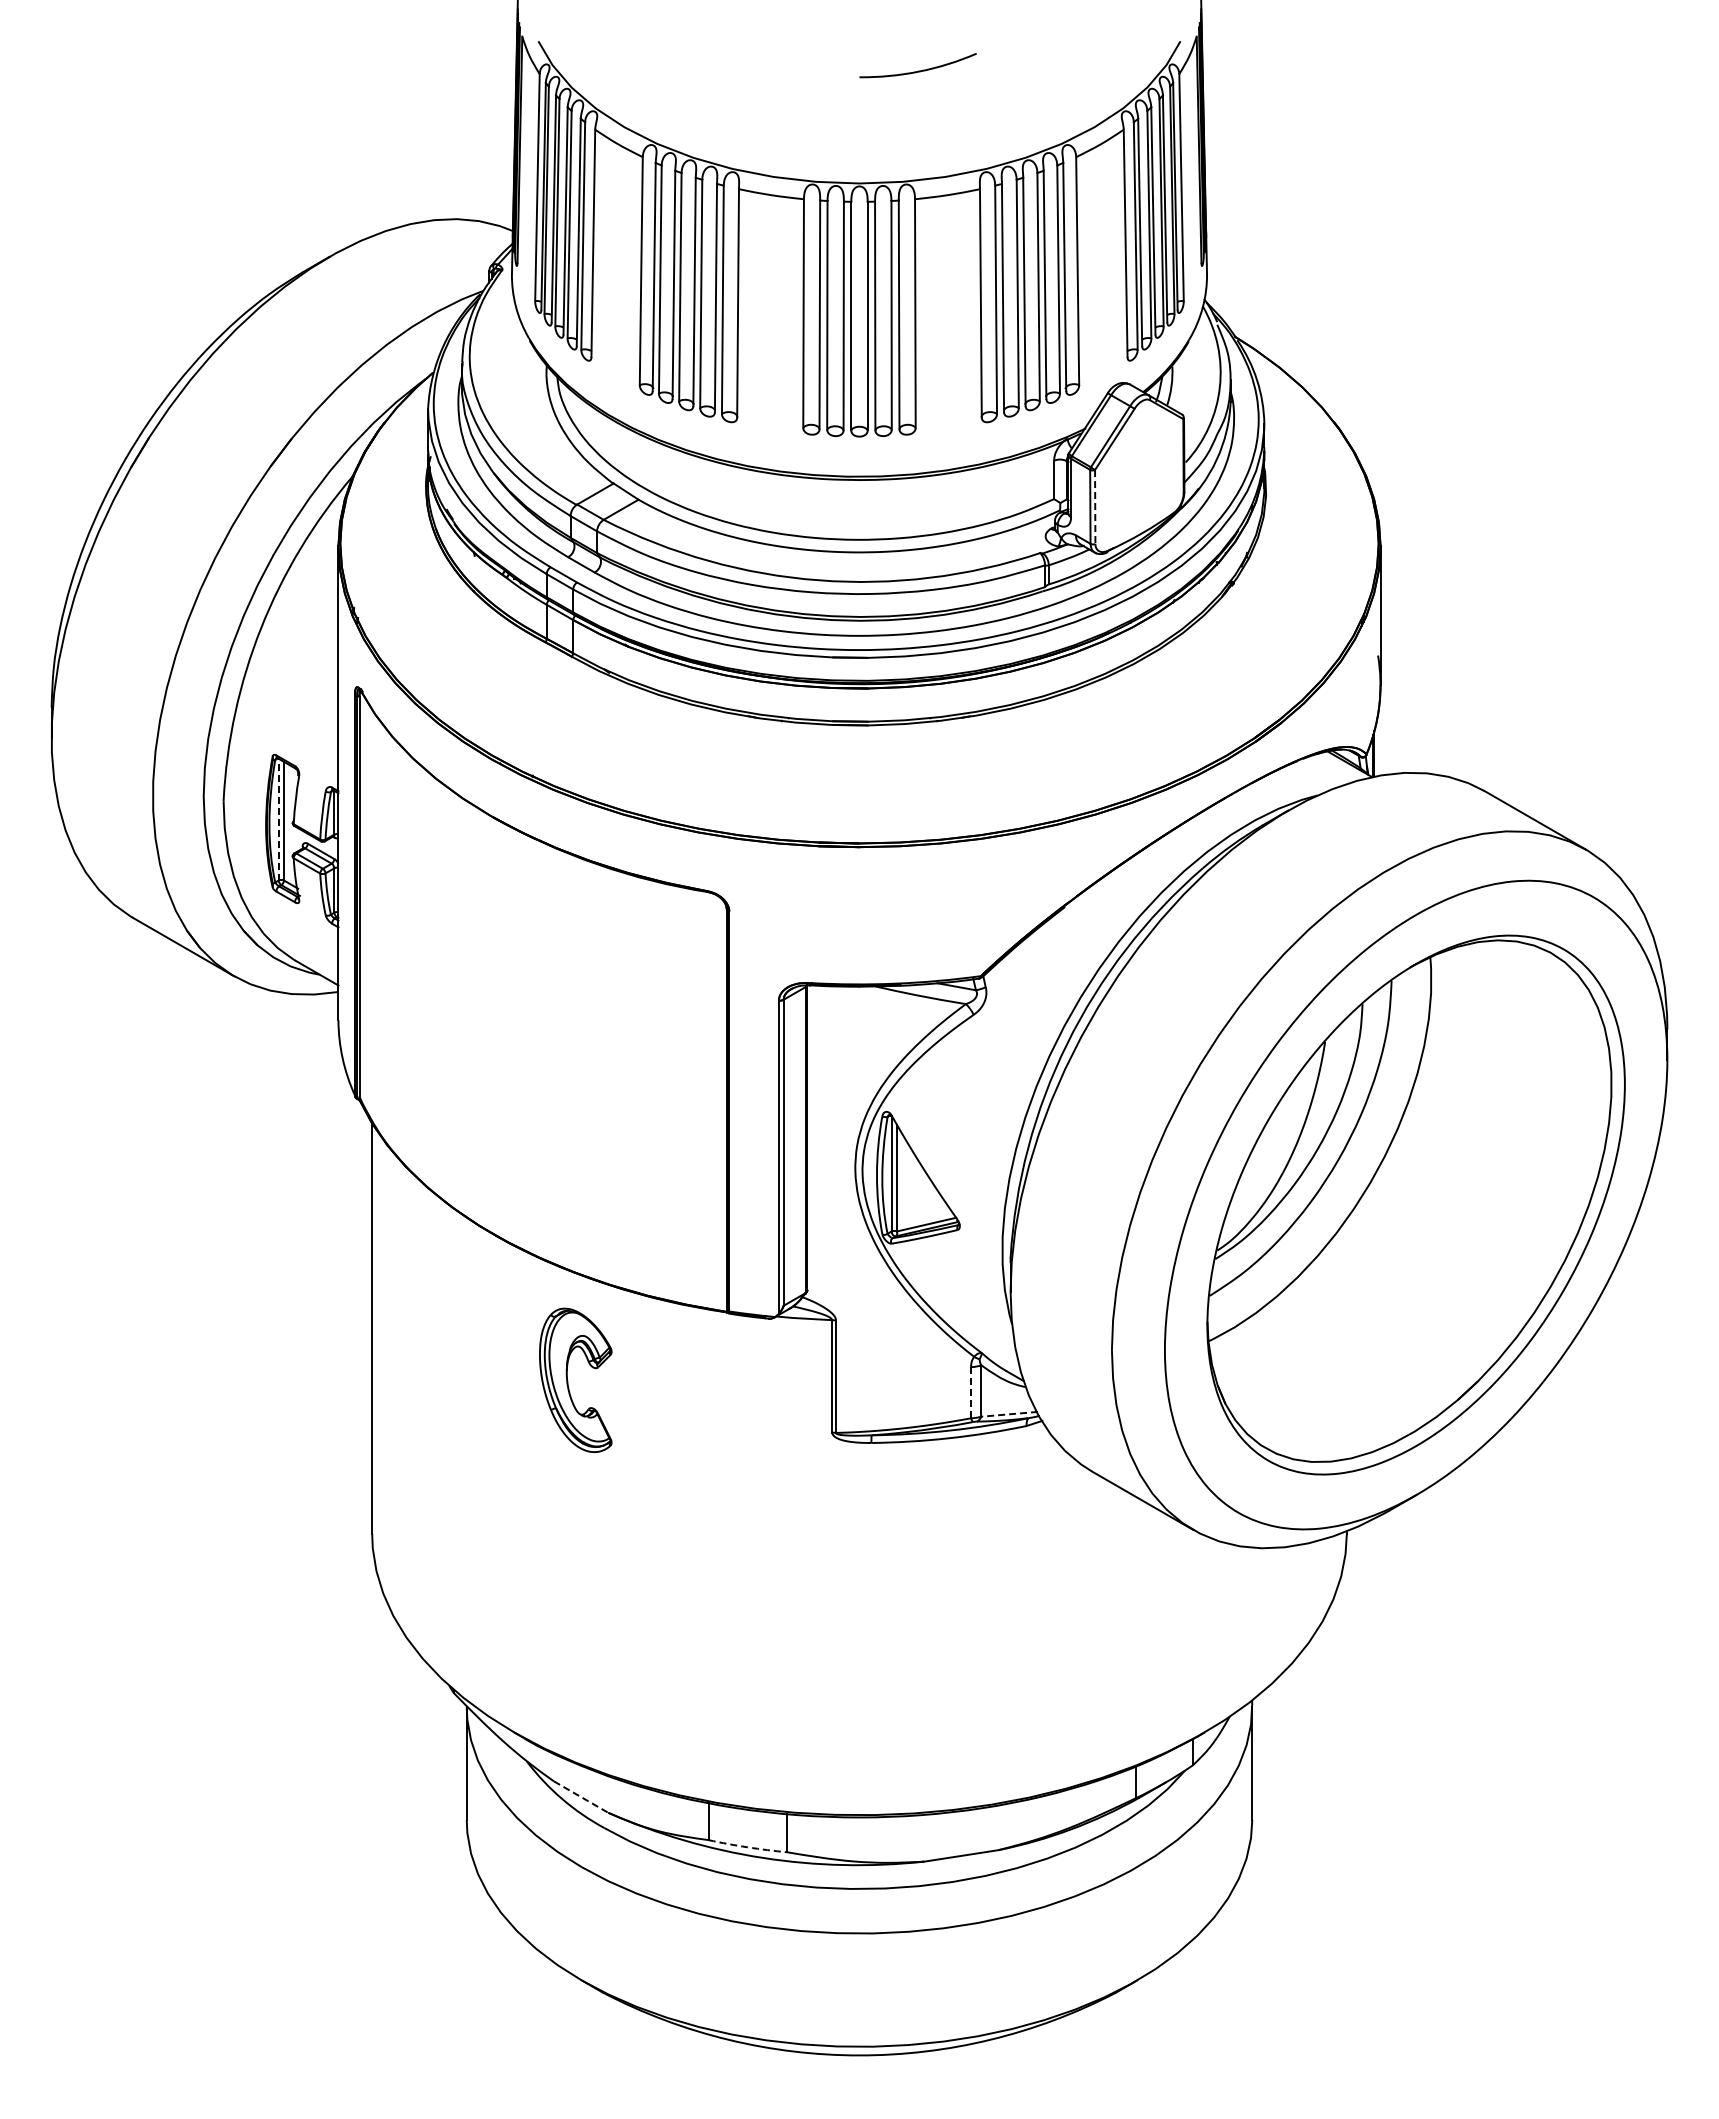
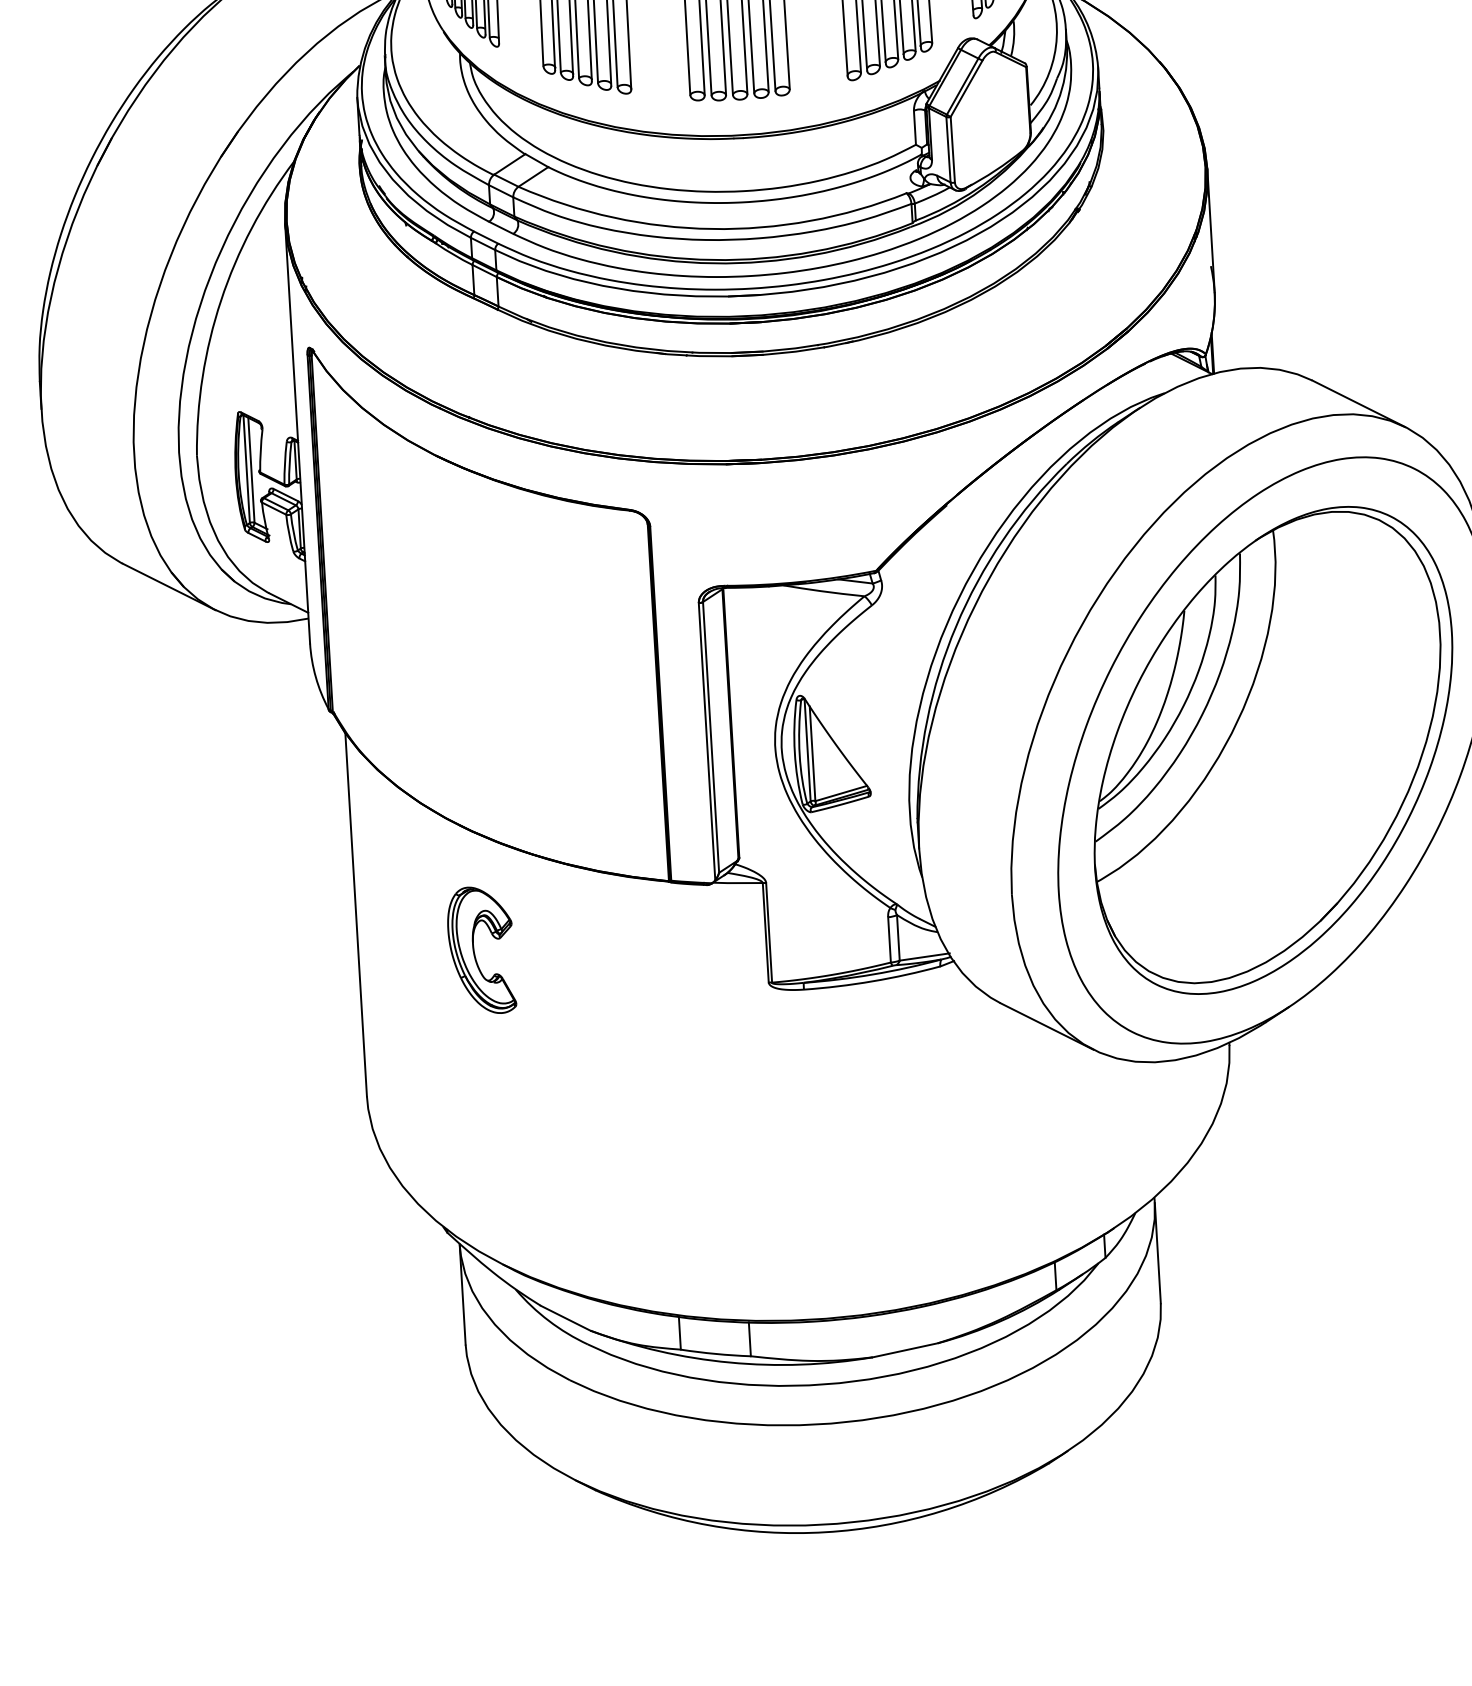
line: (1095, 507) -> (953, 150), dashed -> solid
line: (278, 819) -> (246, 469), dashed -> solid
part: (568, 1380) -> (474, 951), moved
line: (971, 1392) -> (889, 939), dashed -> solid
line: (1009, 1414) -> (924, 957), dashed -> solid
line: (581, 1797) -> (566, 1318), dashed -> solid
arc: (747, 1847) -> (715, 1354), dashed -> solid

